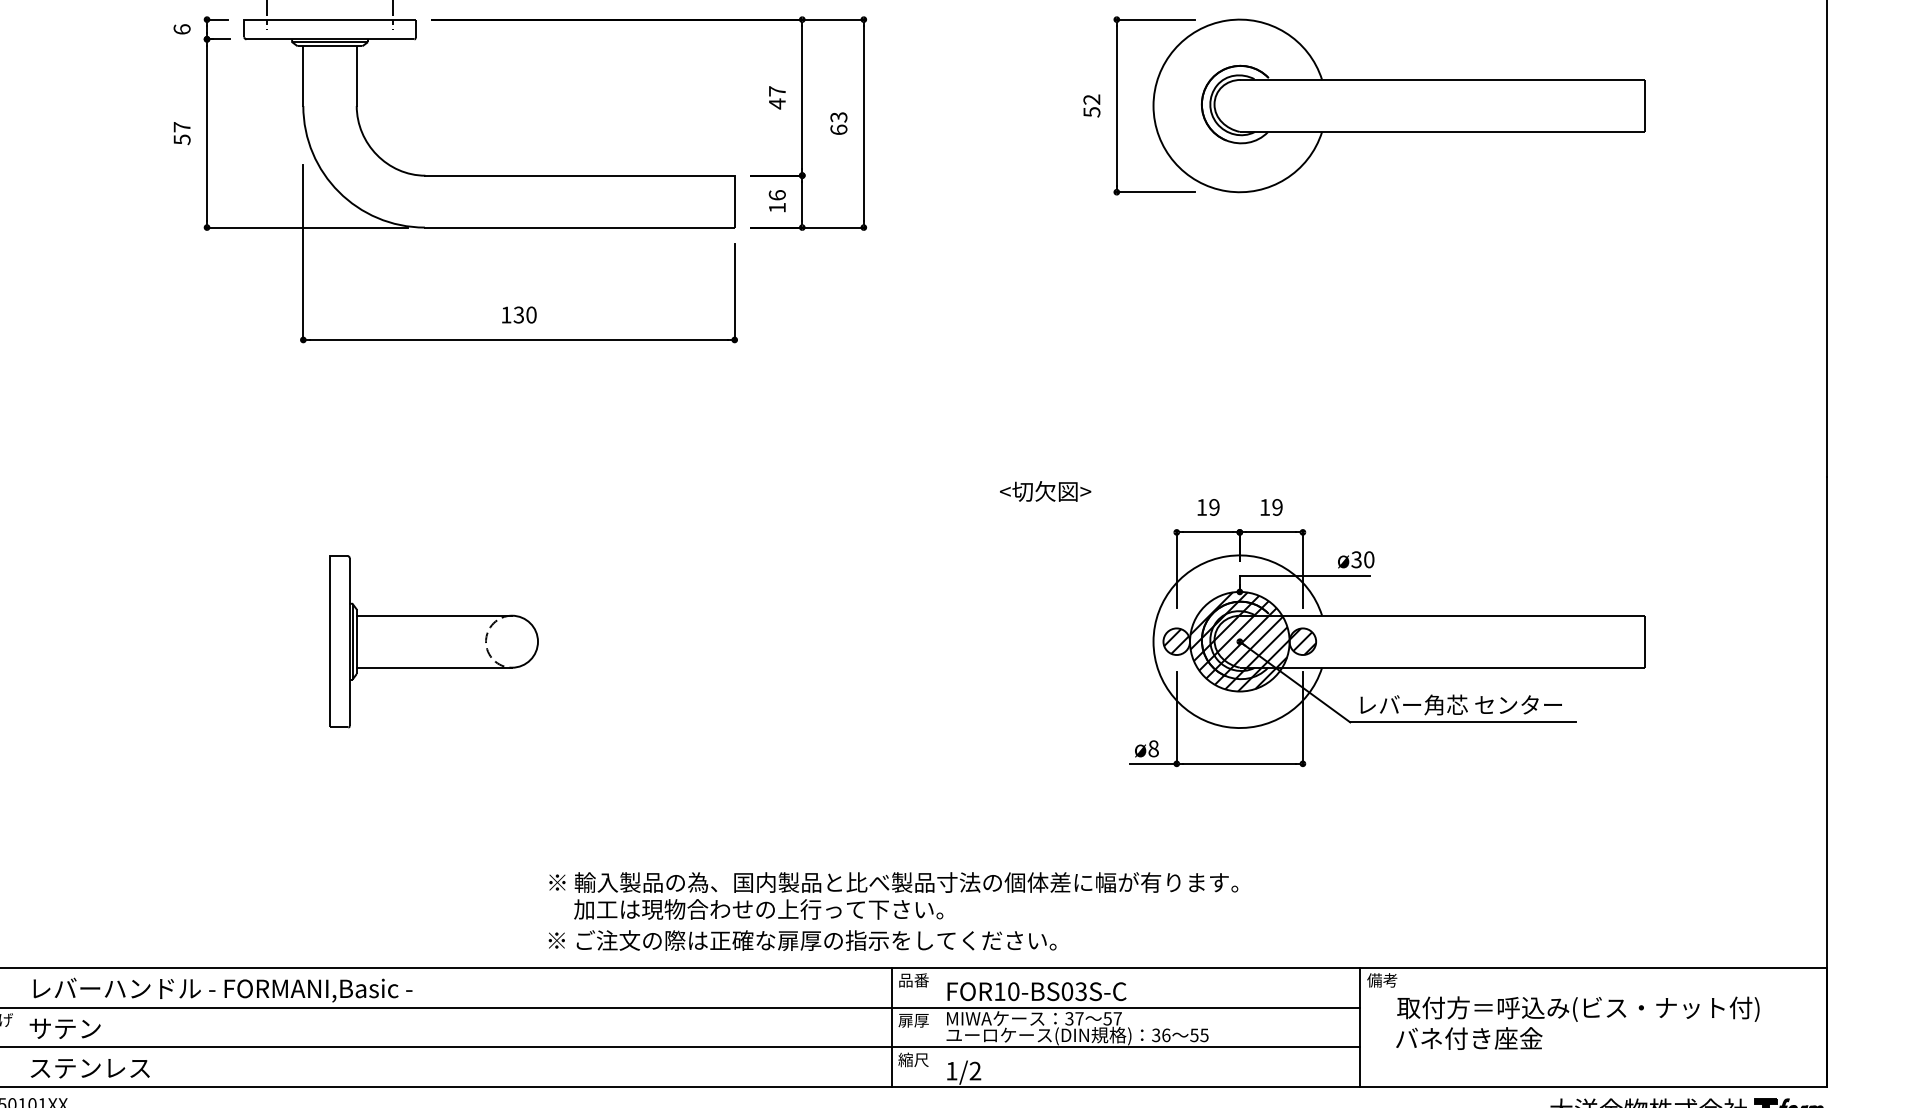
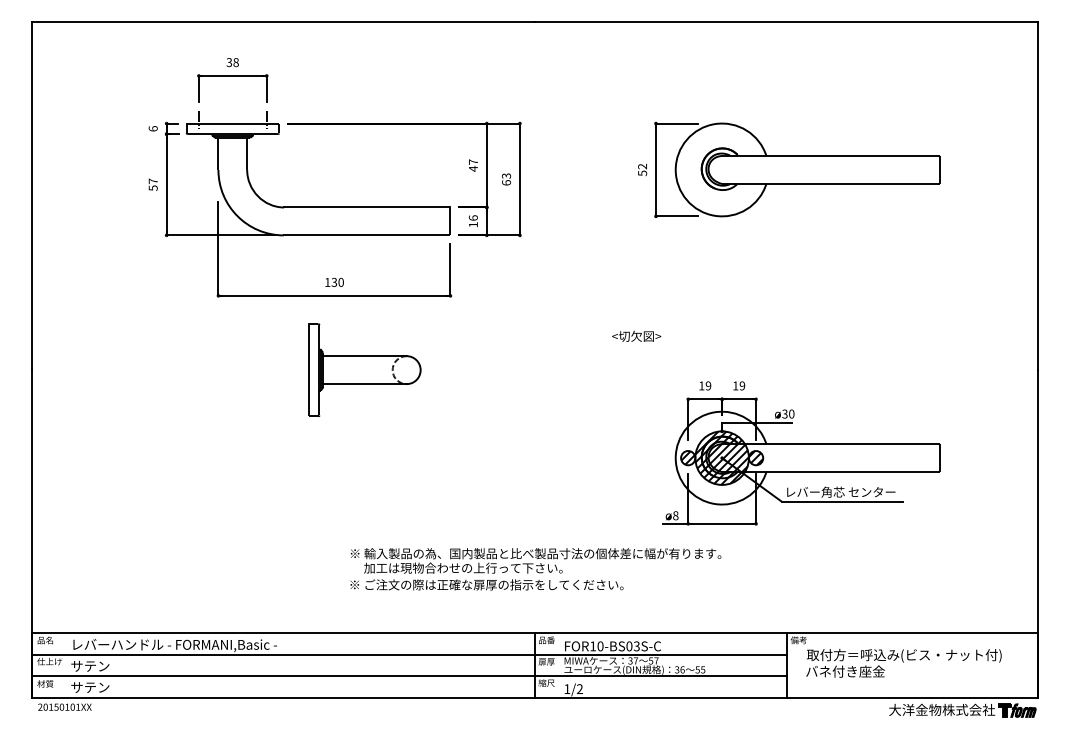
text: (1045, 489) -> (636, 335), moved
part: (433, 640) -> (364, 369), moved
text: (892, 911) -> (535, 569), moved
text: (89, 1068) -> (103, 687), ステンレス -> サテン

